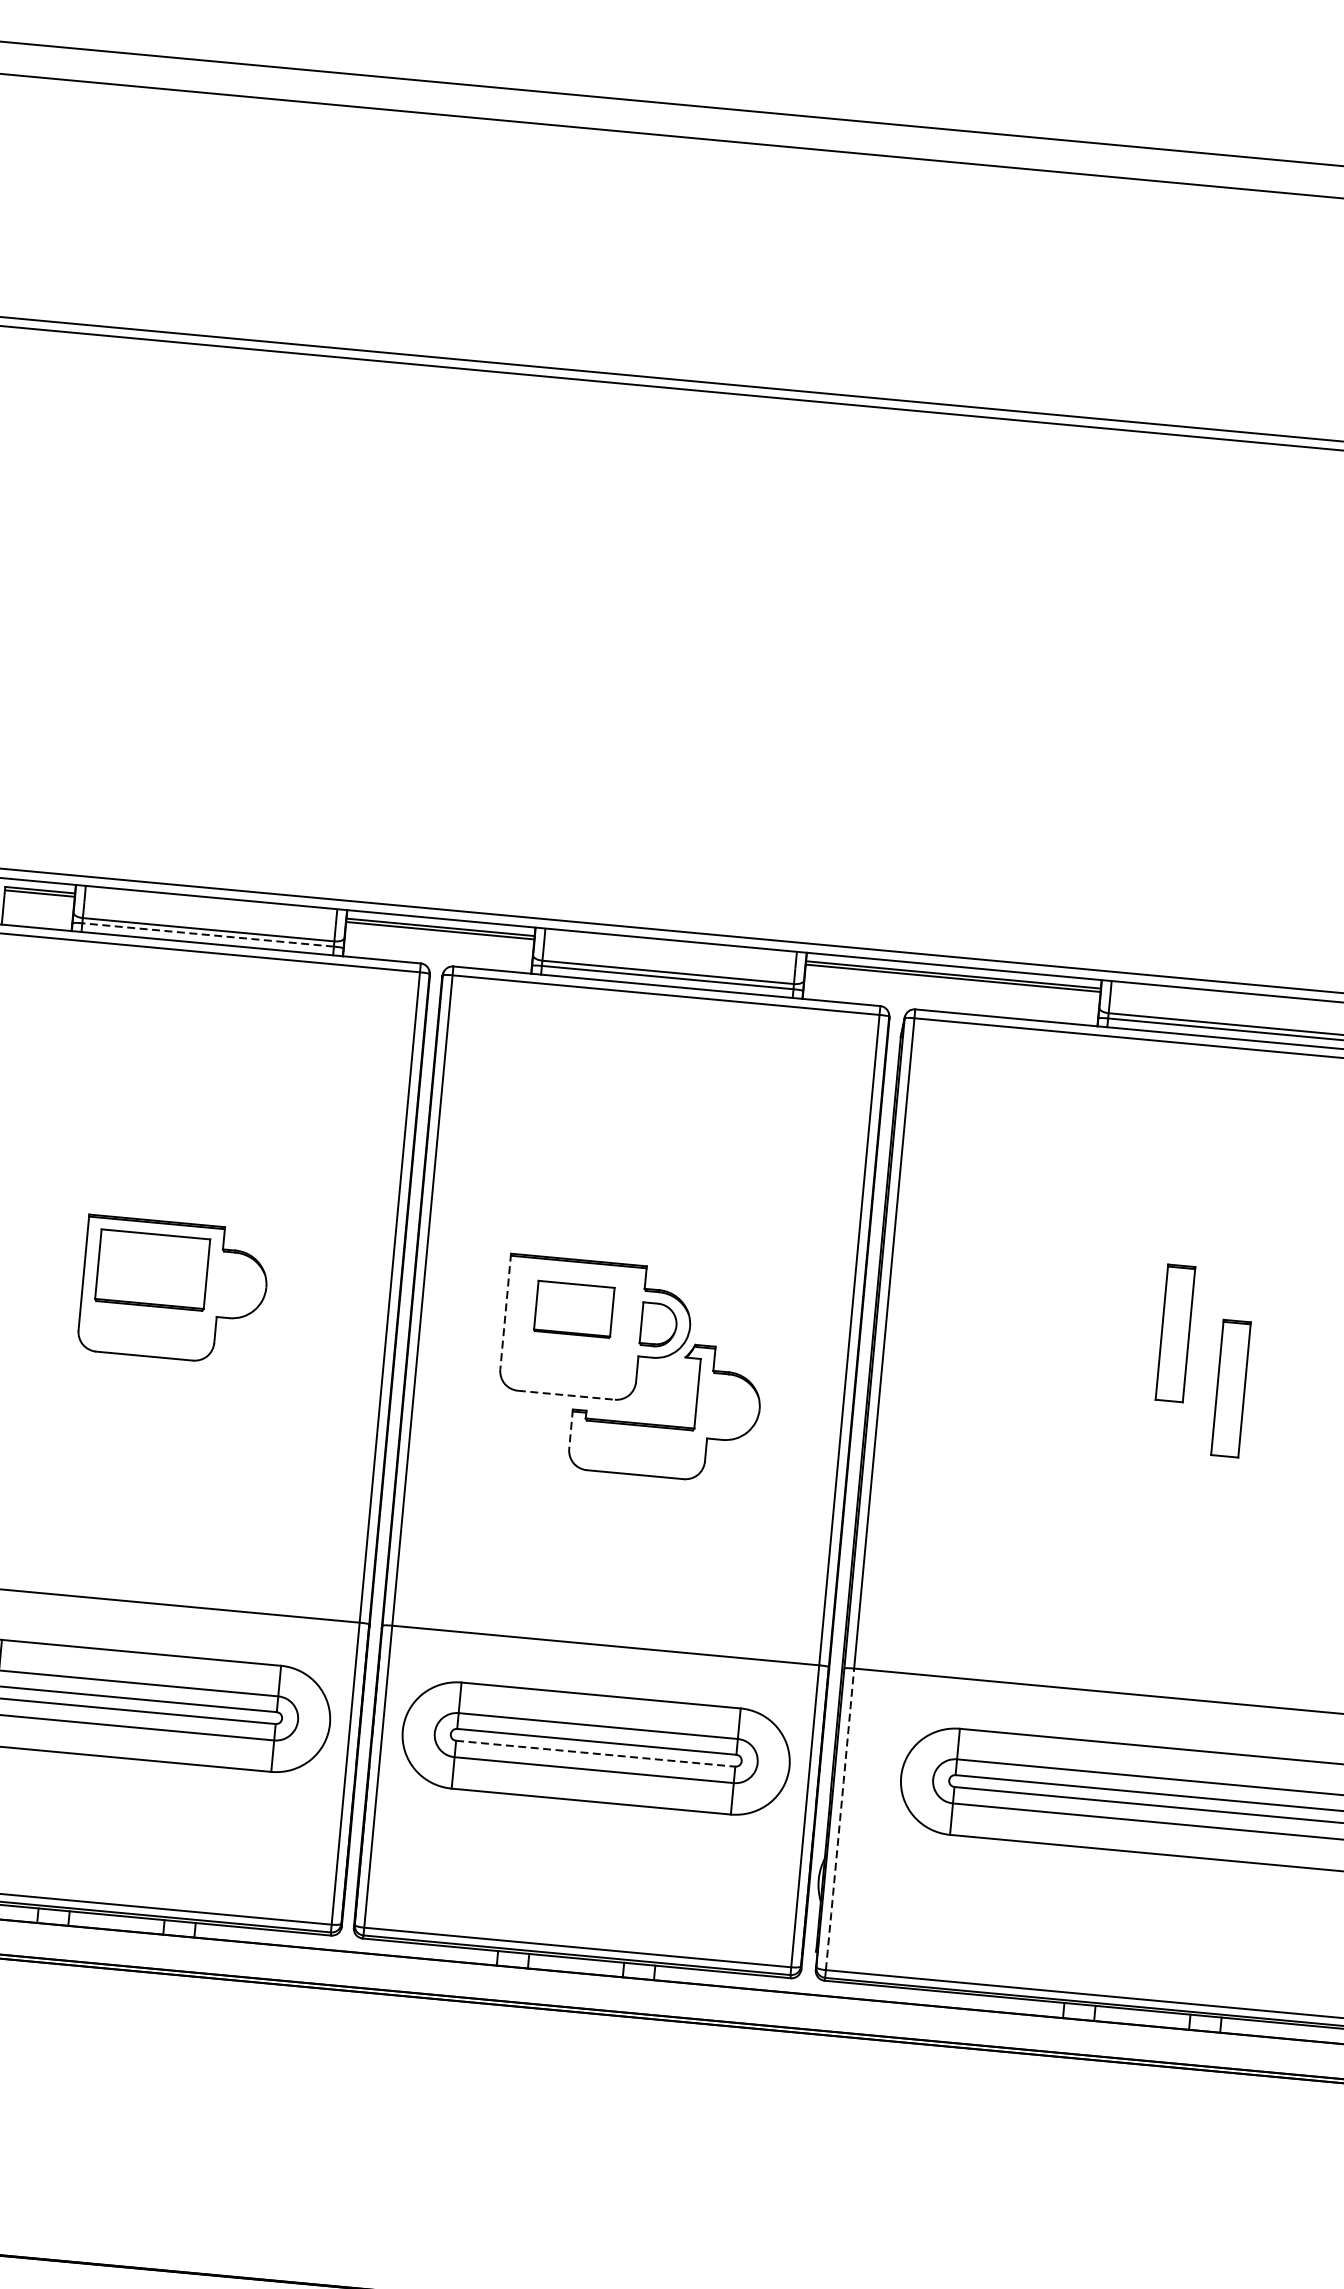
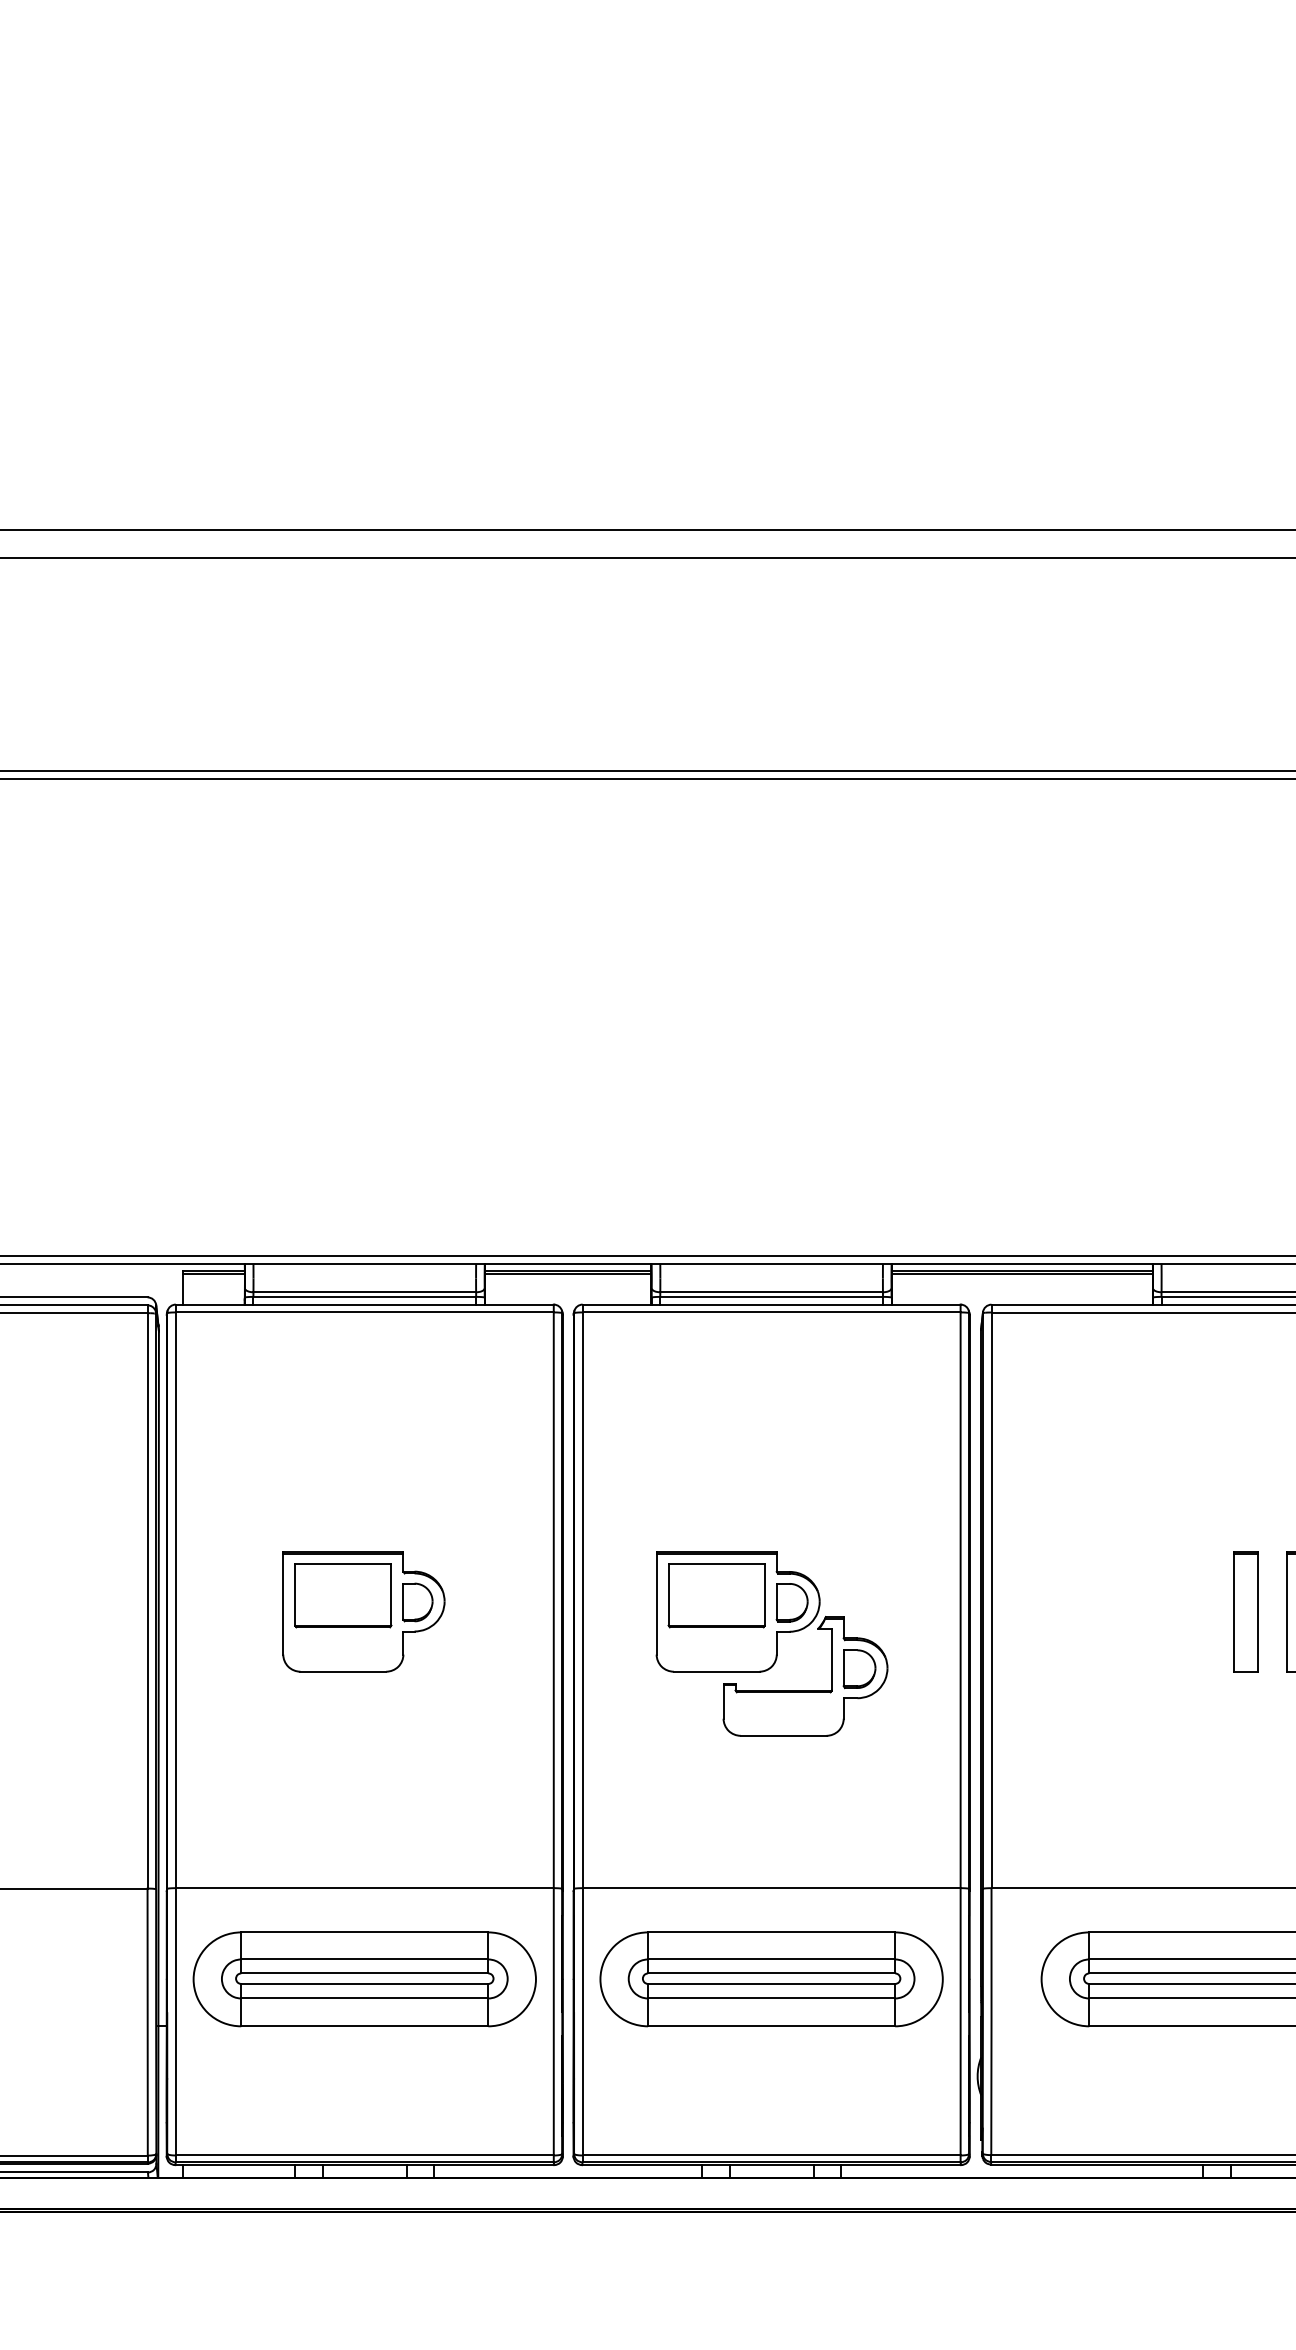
line: (207, 934) -> (364, 1296), dashed -> solid
part: (235, 1285) -> (417, 1602), added
part: (574, 1309) -> (716, 1595), size x1.43
line: (505, 1311) -> (656, 1603), dashed -> solid
part: (1174, 1332) -> (1245, 1611), moved
line: (566, 1394) -> (716, 1671), dashed -> solid
part: (727, 1407) -> (859, 1669), added
line: (570, 1429) -> (723, 1701), dashed -> solid
line: (595, 1753) -> (771, 1983), dashed -> solid
arc: (840, 1819) -> (991, 2021), dashed -> solid

